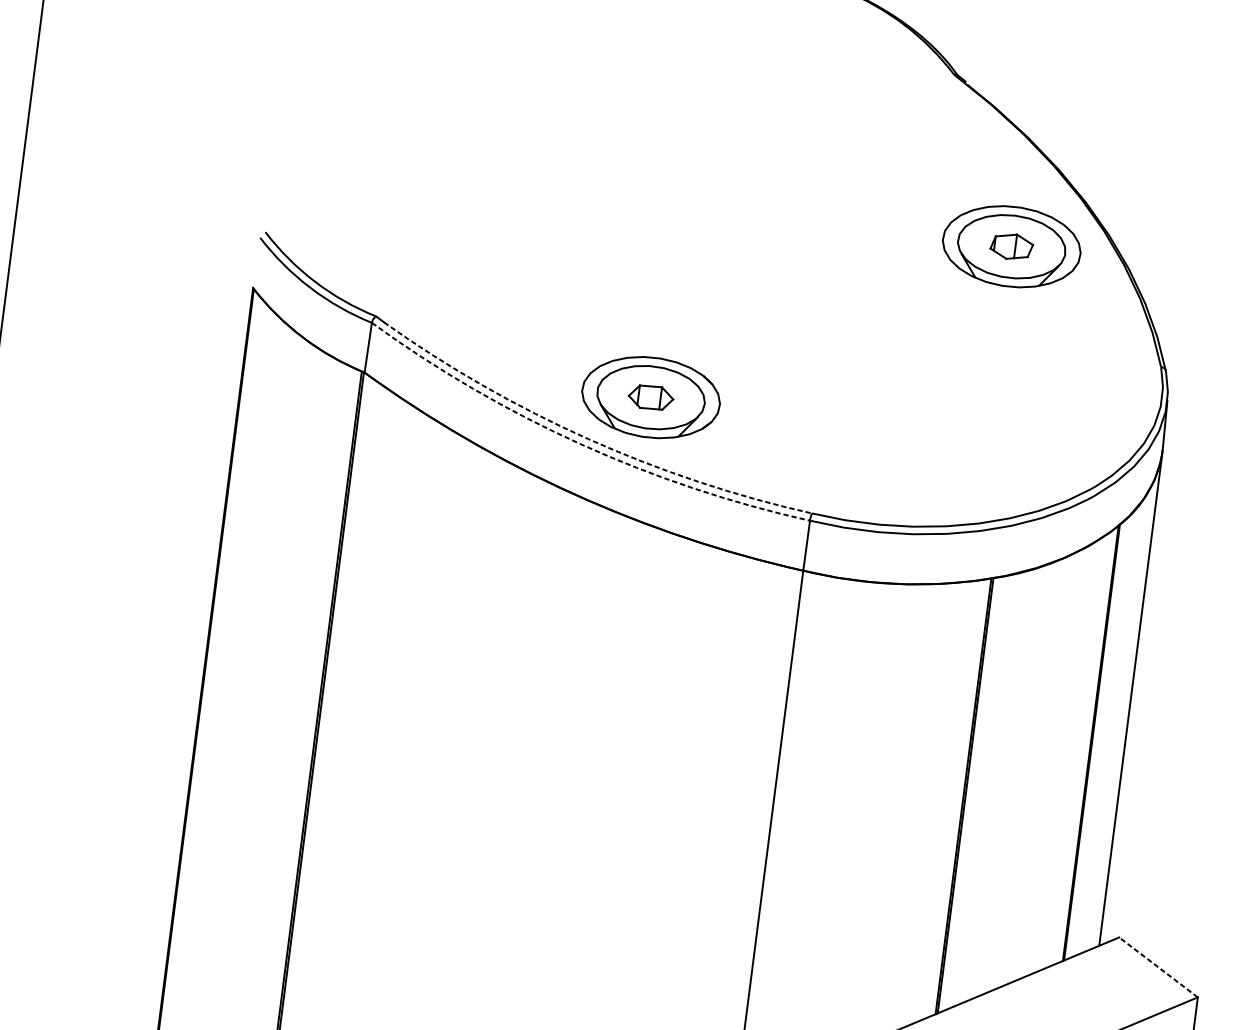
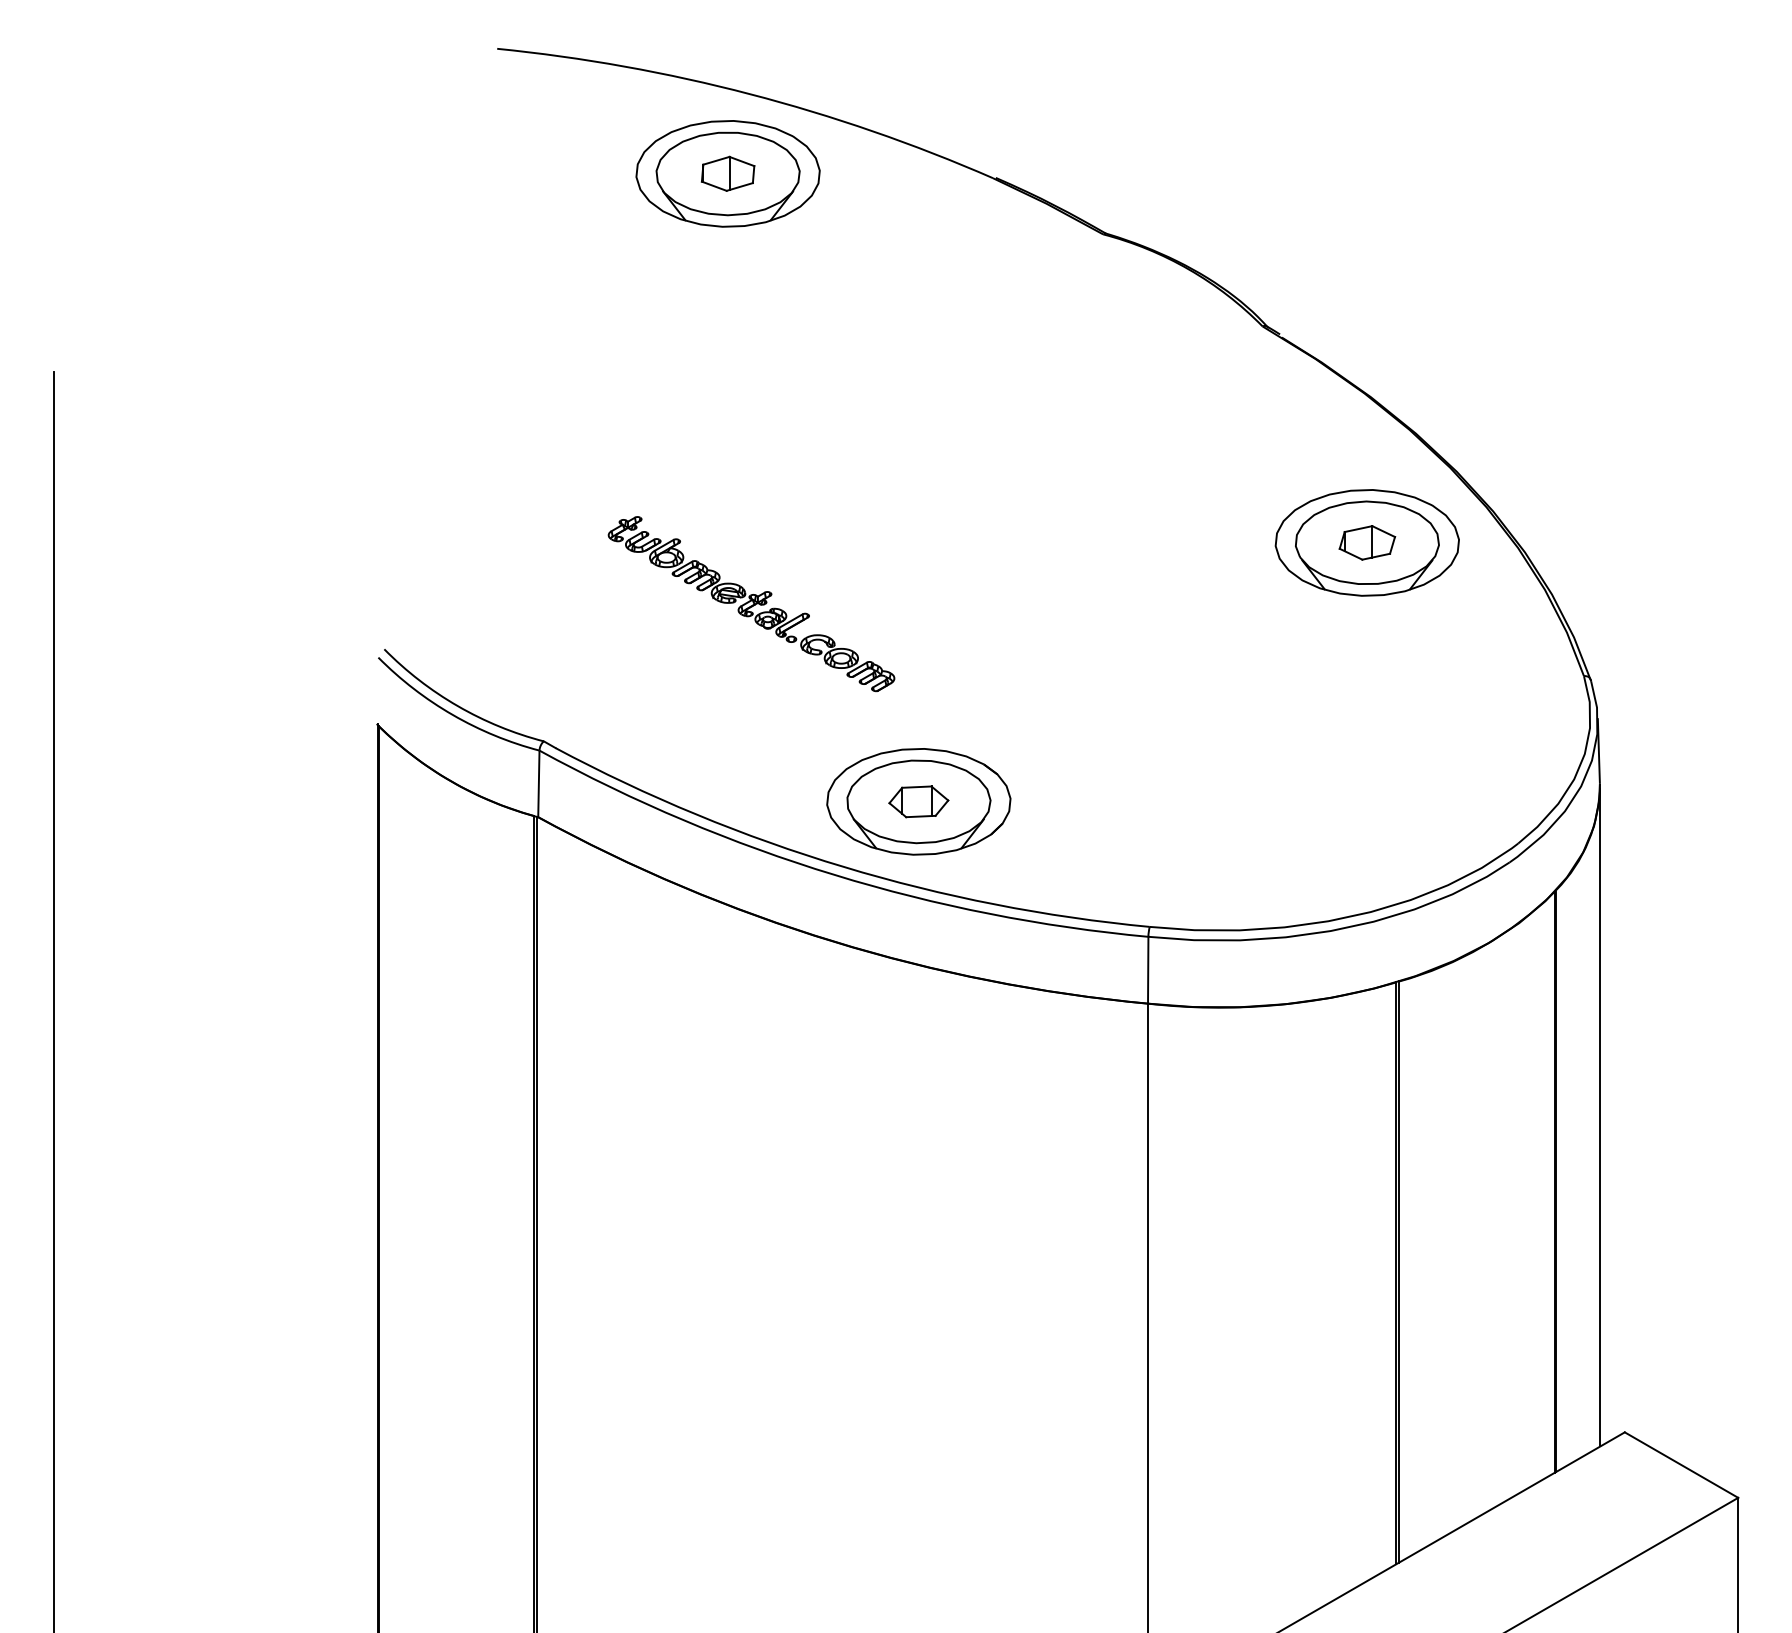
part: (544, 233) -> (751, 604), added
arc: (588, 438) -> (843, 866), dashed -> solid
arc: (580, 443) -> (834, 874), dashed -> solid
line: (1158, 966) -> (1681, 1464), dashed -> solid

